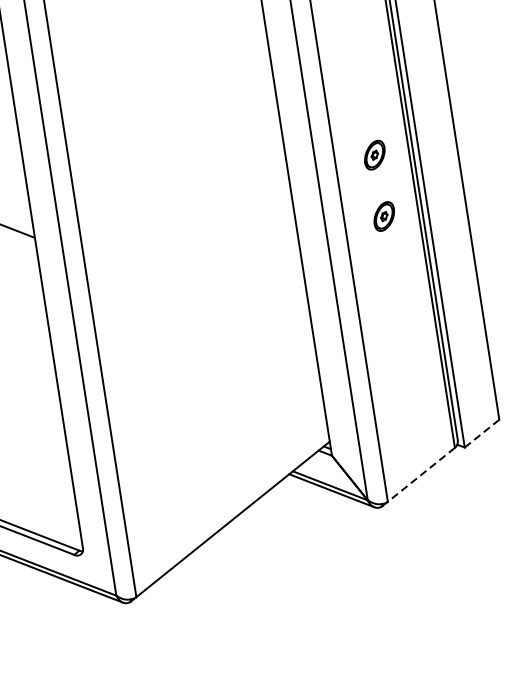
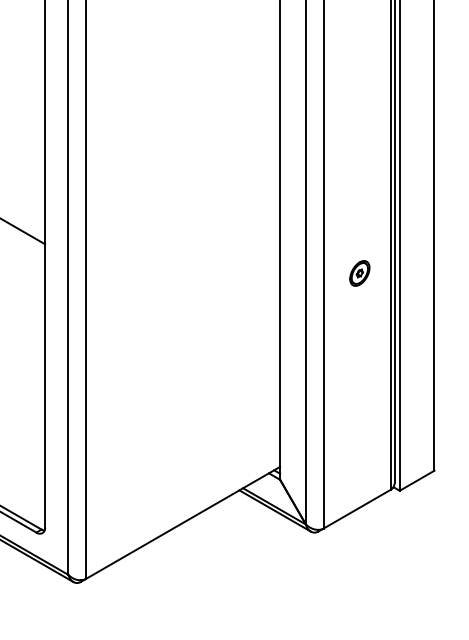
part: (374, 155) -> (359, 217), removed
line: (482, 433) -> (417, 480), dashed -> solid
line: (421, 475) -> (357, 509), dashed -> solid

